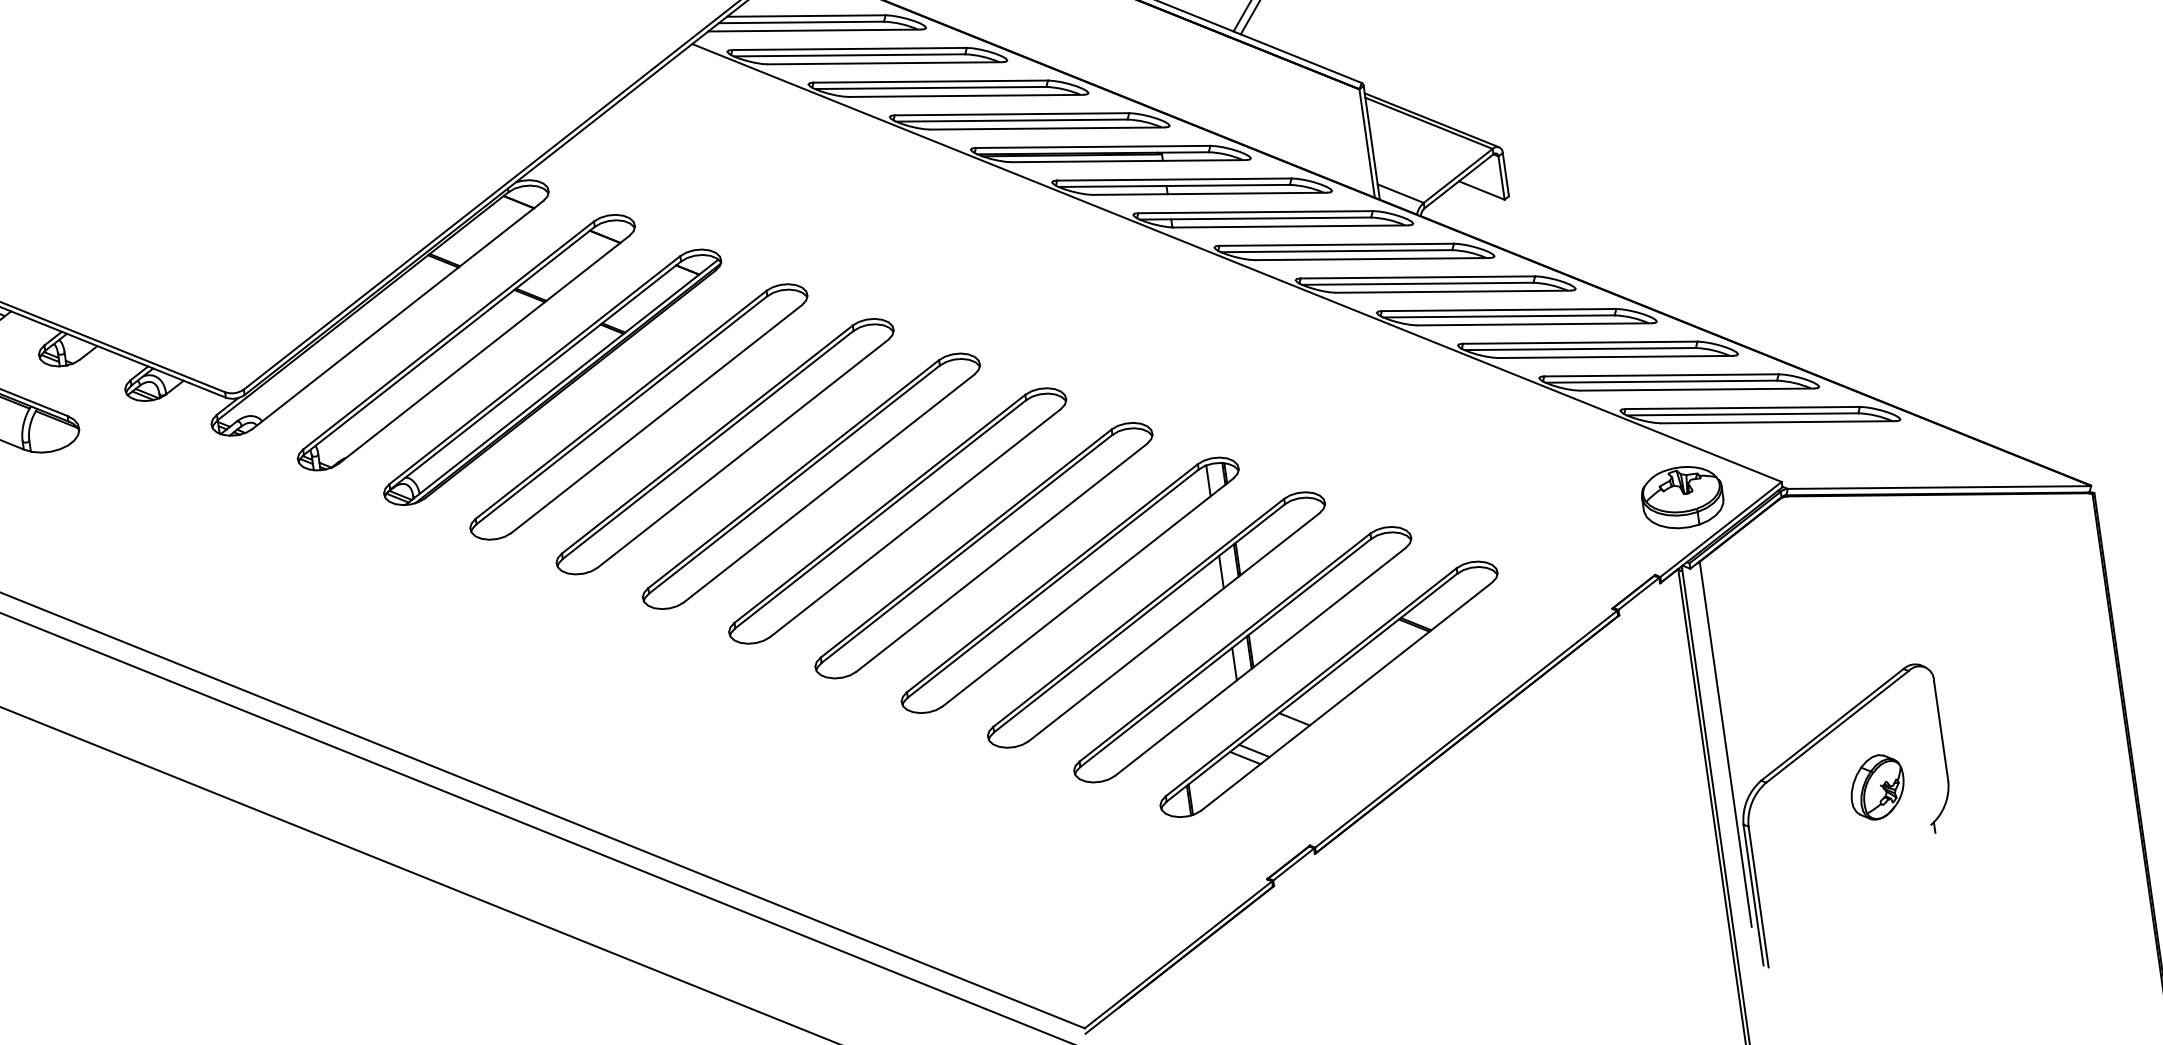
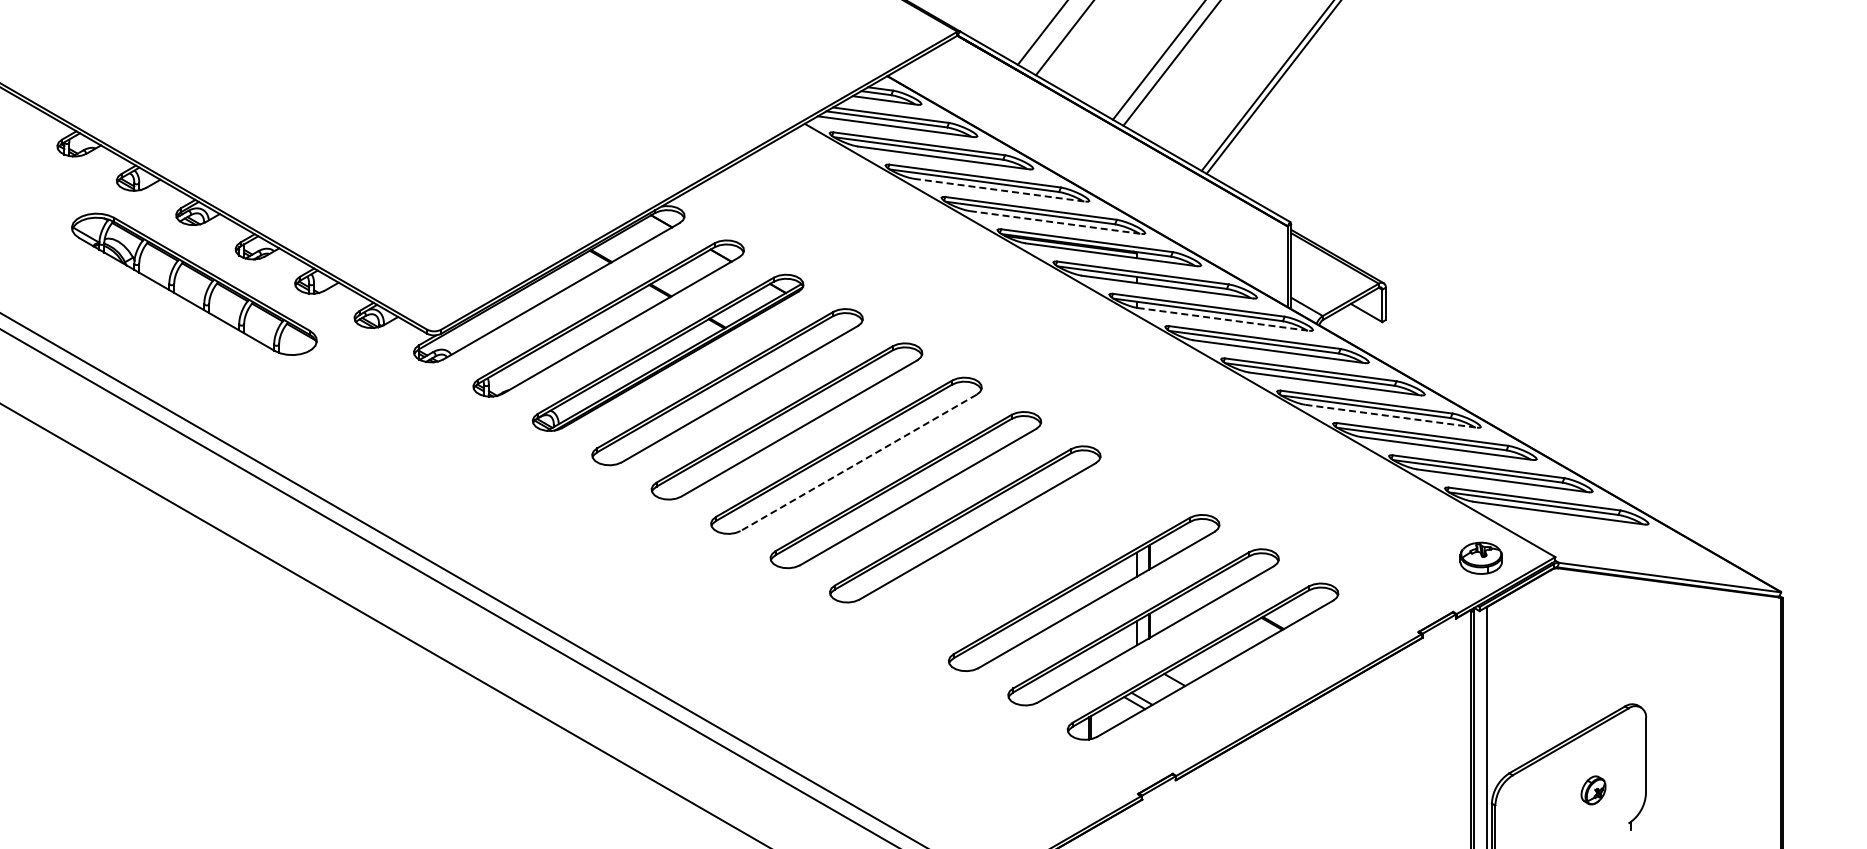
line: (966, 96) -> (999, 190), solid -> dashed
line: (1047, 128) -> (1055, 222), solid -> dashed
line: (1291, 226) -> (1223, 319), solid -> dashed
line: (1535, 324) -> (1391, 416), solid -> dashed
line: (829, 489) -> (858, 463), solid -> dashed
part: (1681, 498) -> (1480, 558), size x0.7
part: (1069, 585) -> (1024, 558), removed
part: (1877, 787) -> (1593, 790), size x0.6

